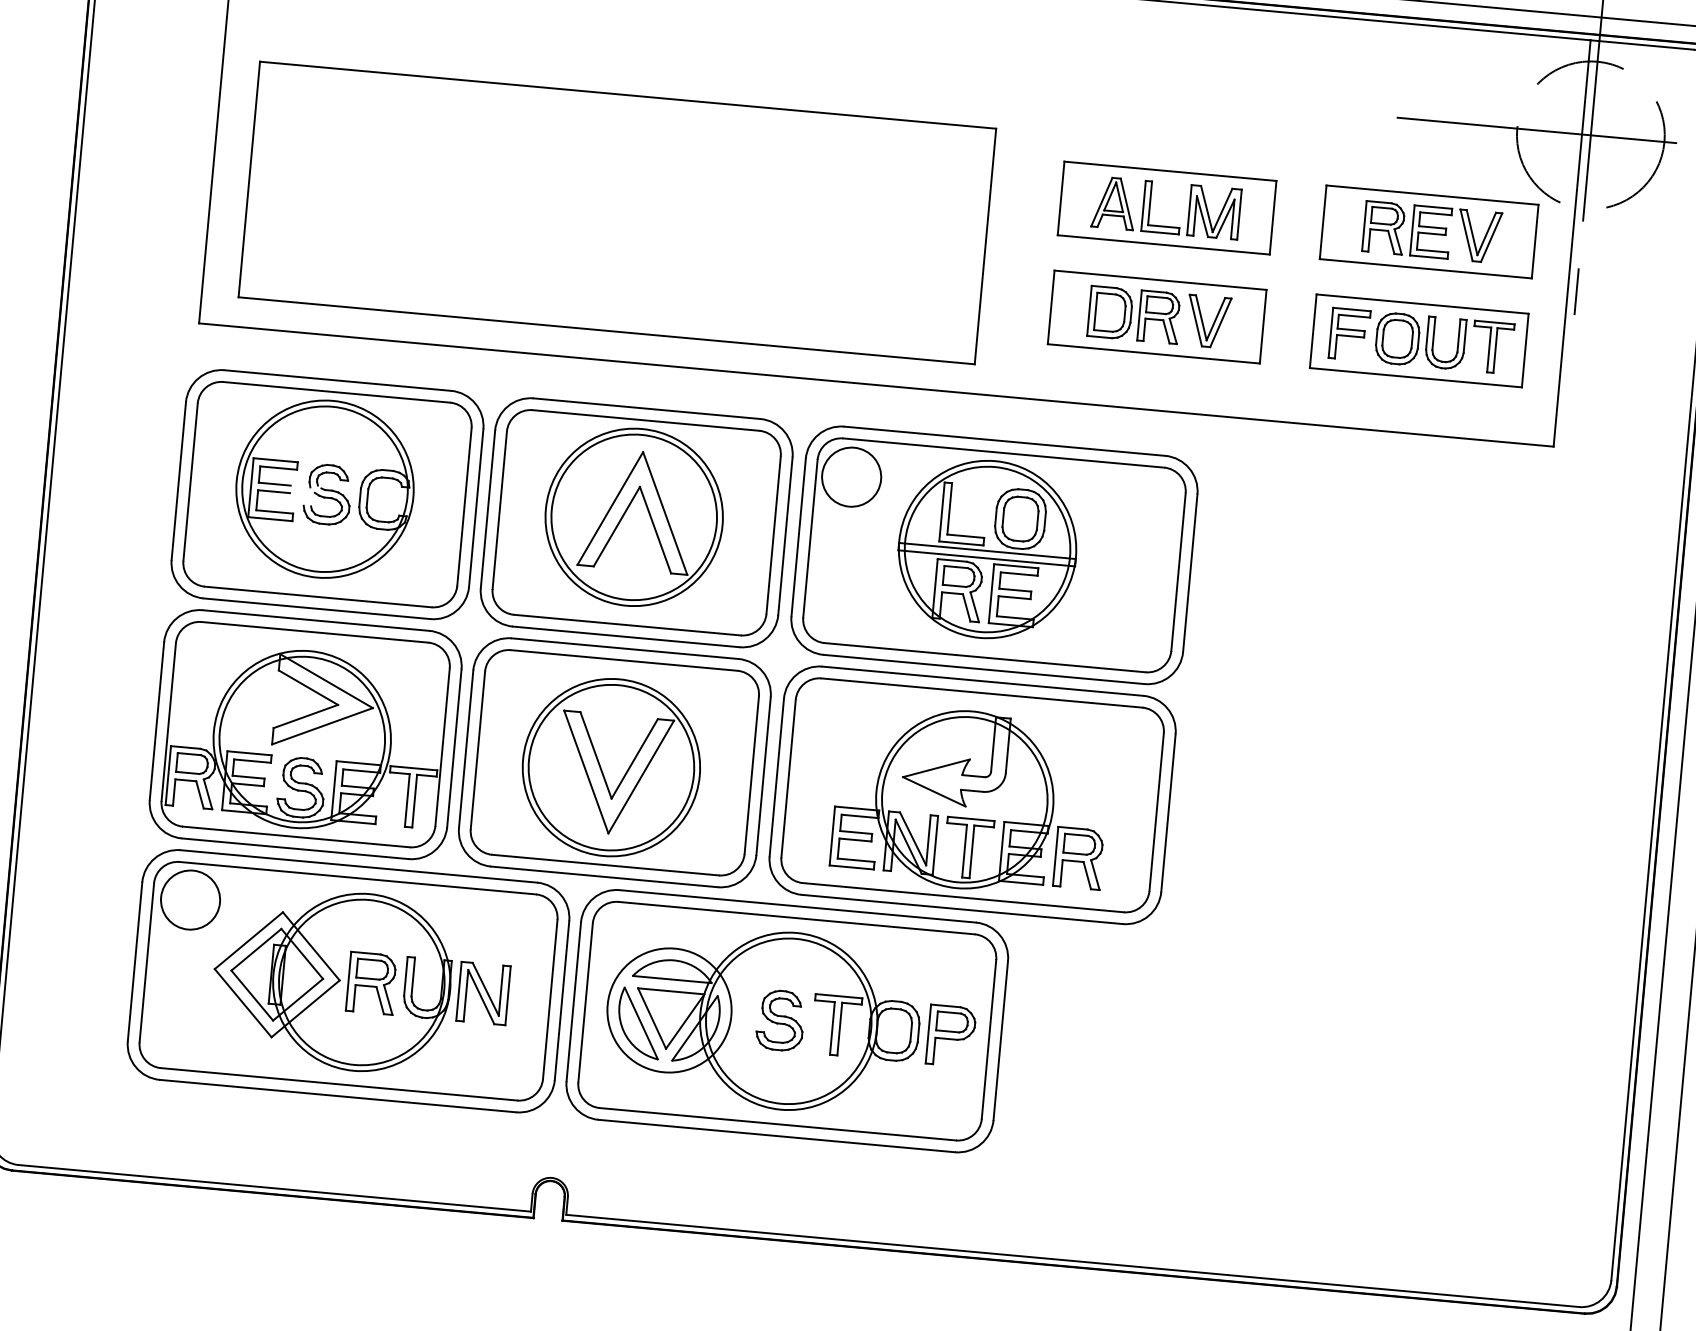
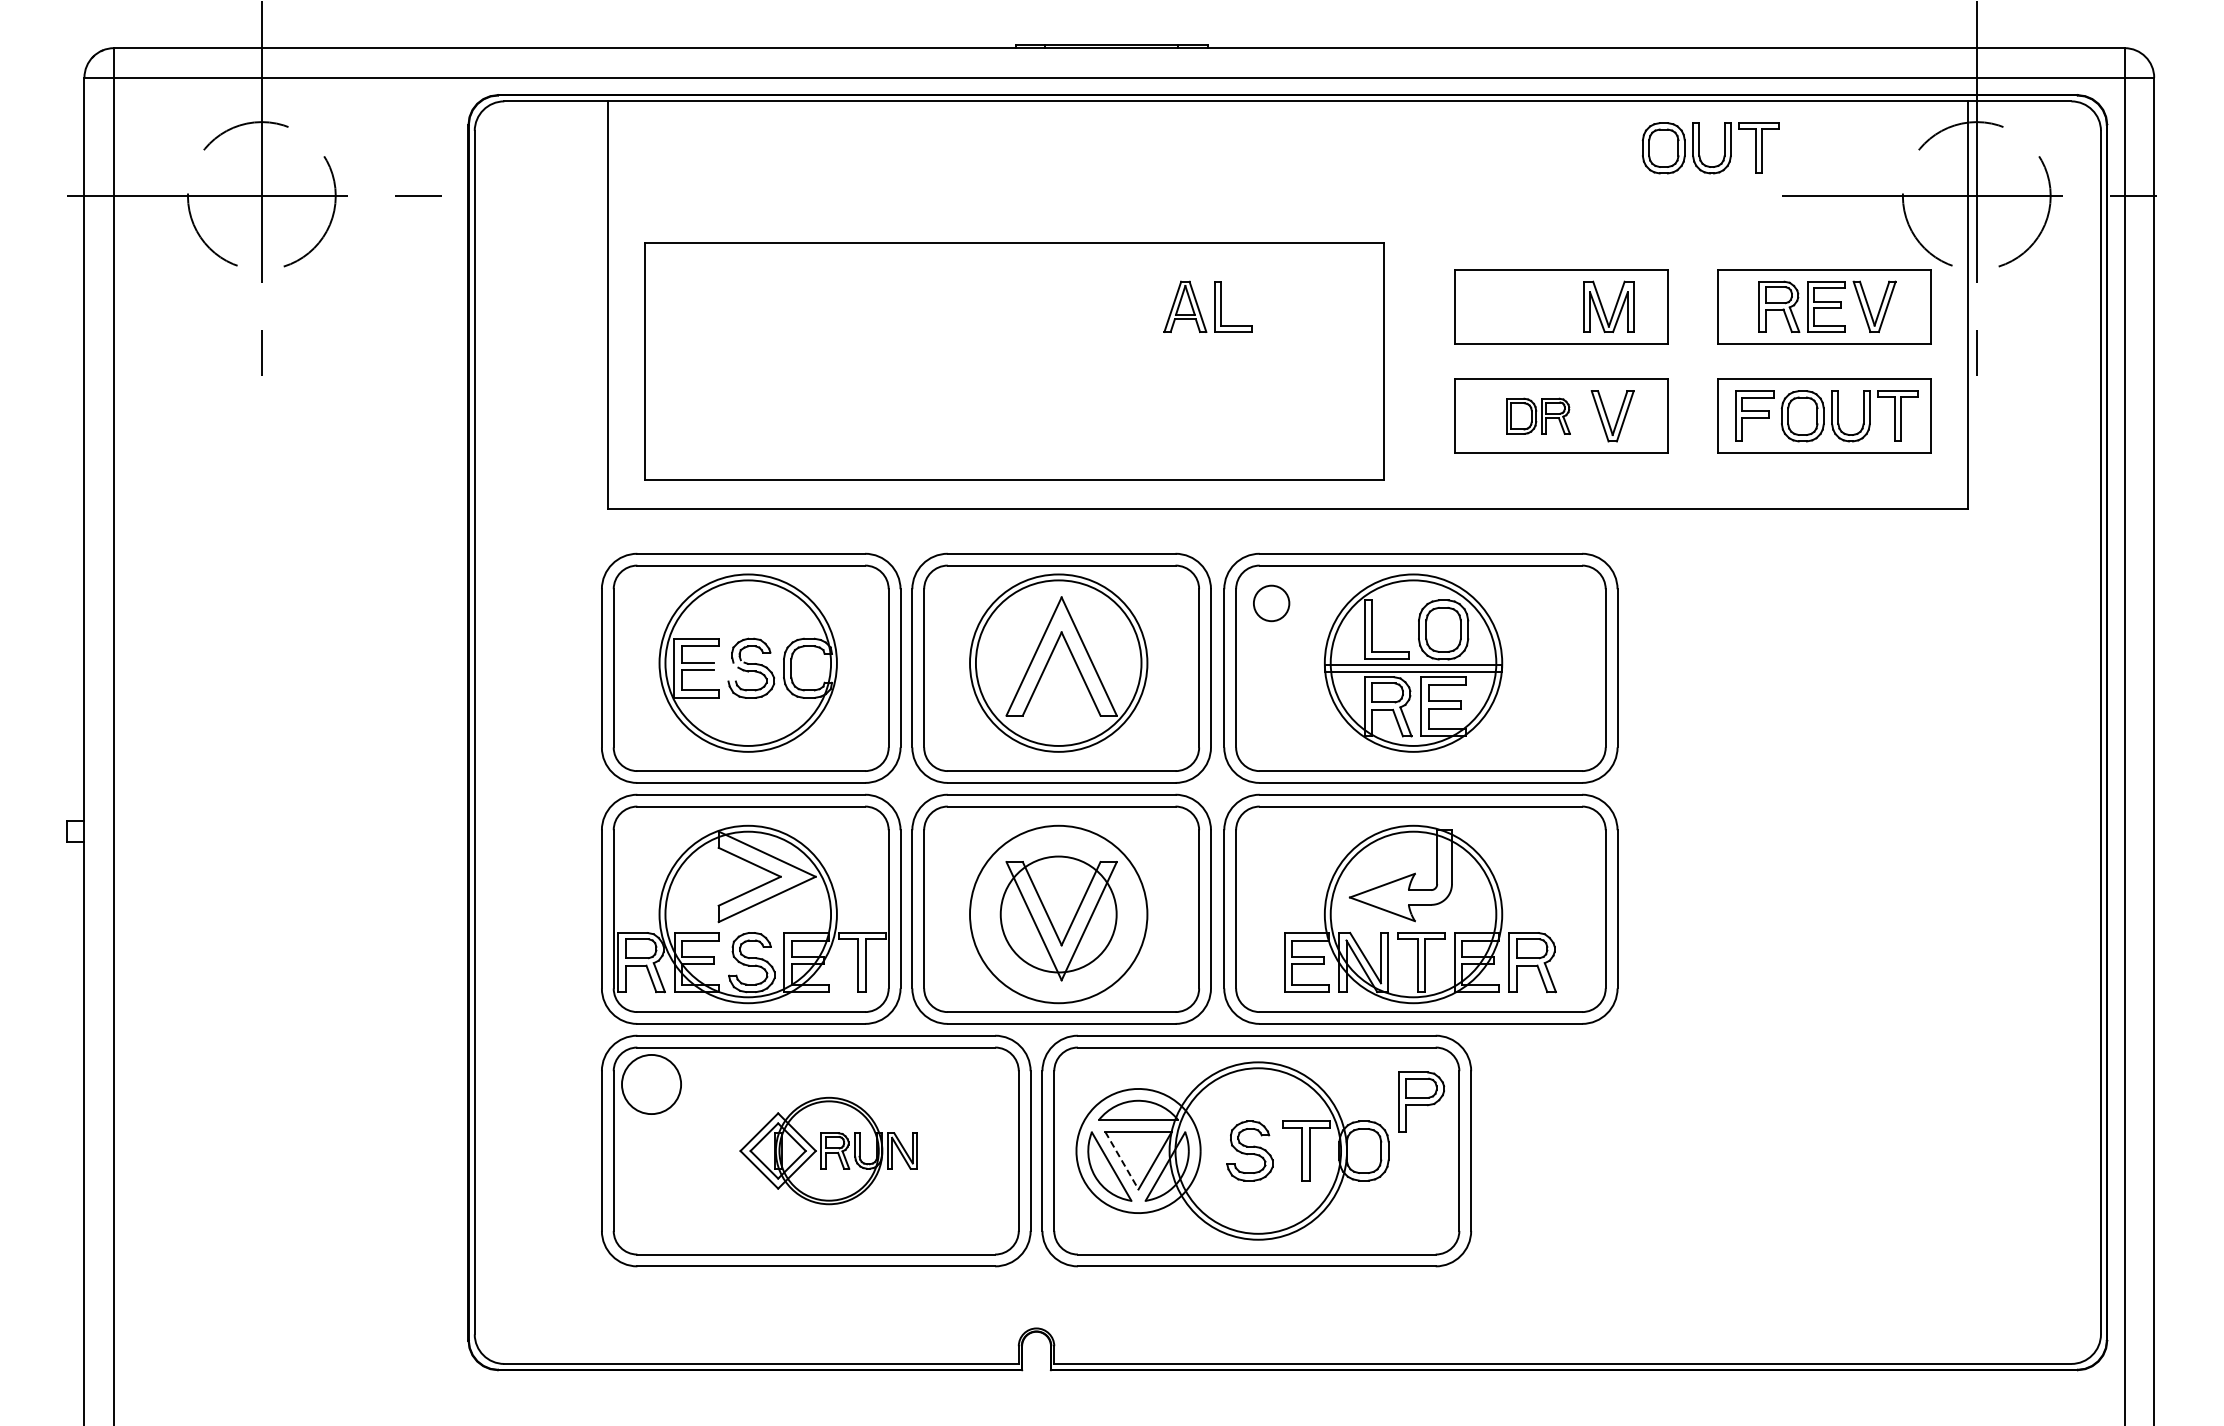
part: (1319, 62) -> (1699, 148), added
part: (1143, 205) -> (1214, 306), moved
part: (1134, 315) -> (1538, 416), size x0.7
circle: (851, 477) -> (1271, 603), size x0.6
circle: (611, 767) -> (1058, 914), size x0.7
part: (360, 981) -> (828, 1150), size x0.6
line: (652, 1019) -> (1122, 1161), solid -> dashed
part: (951, 1035) -> (1421, 1101), moved

